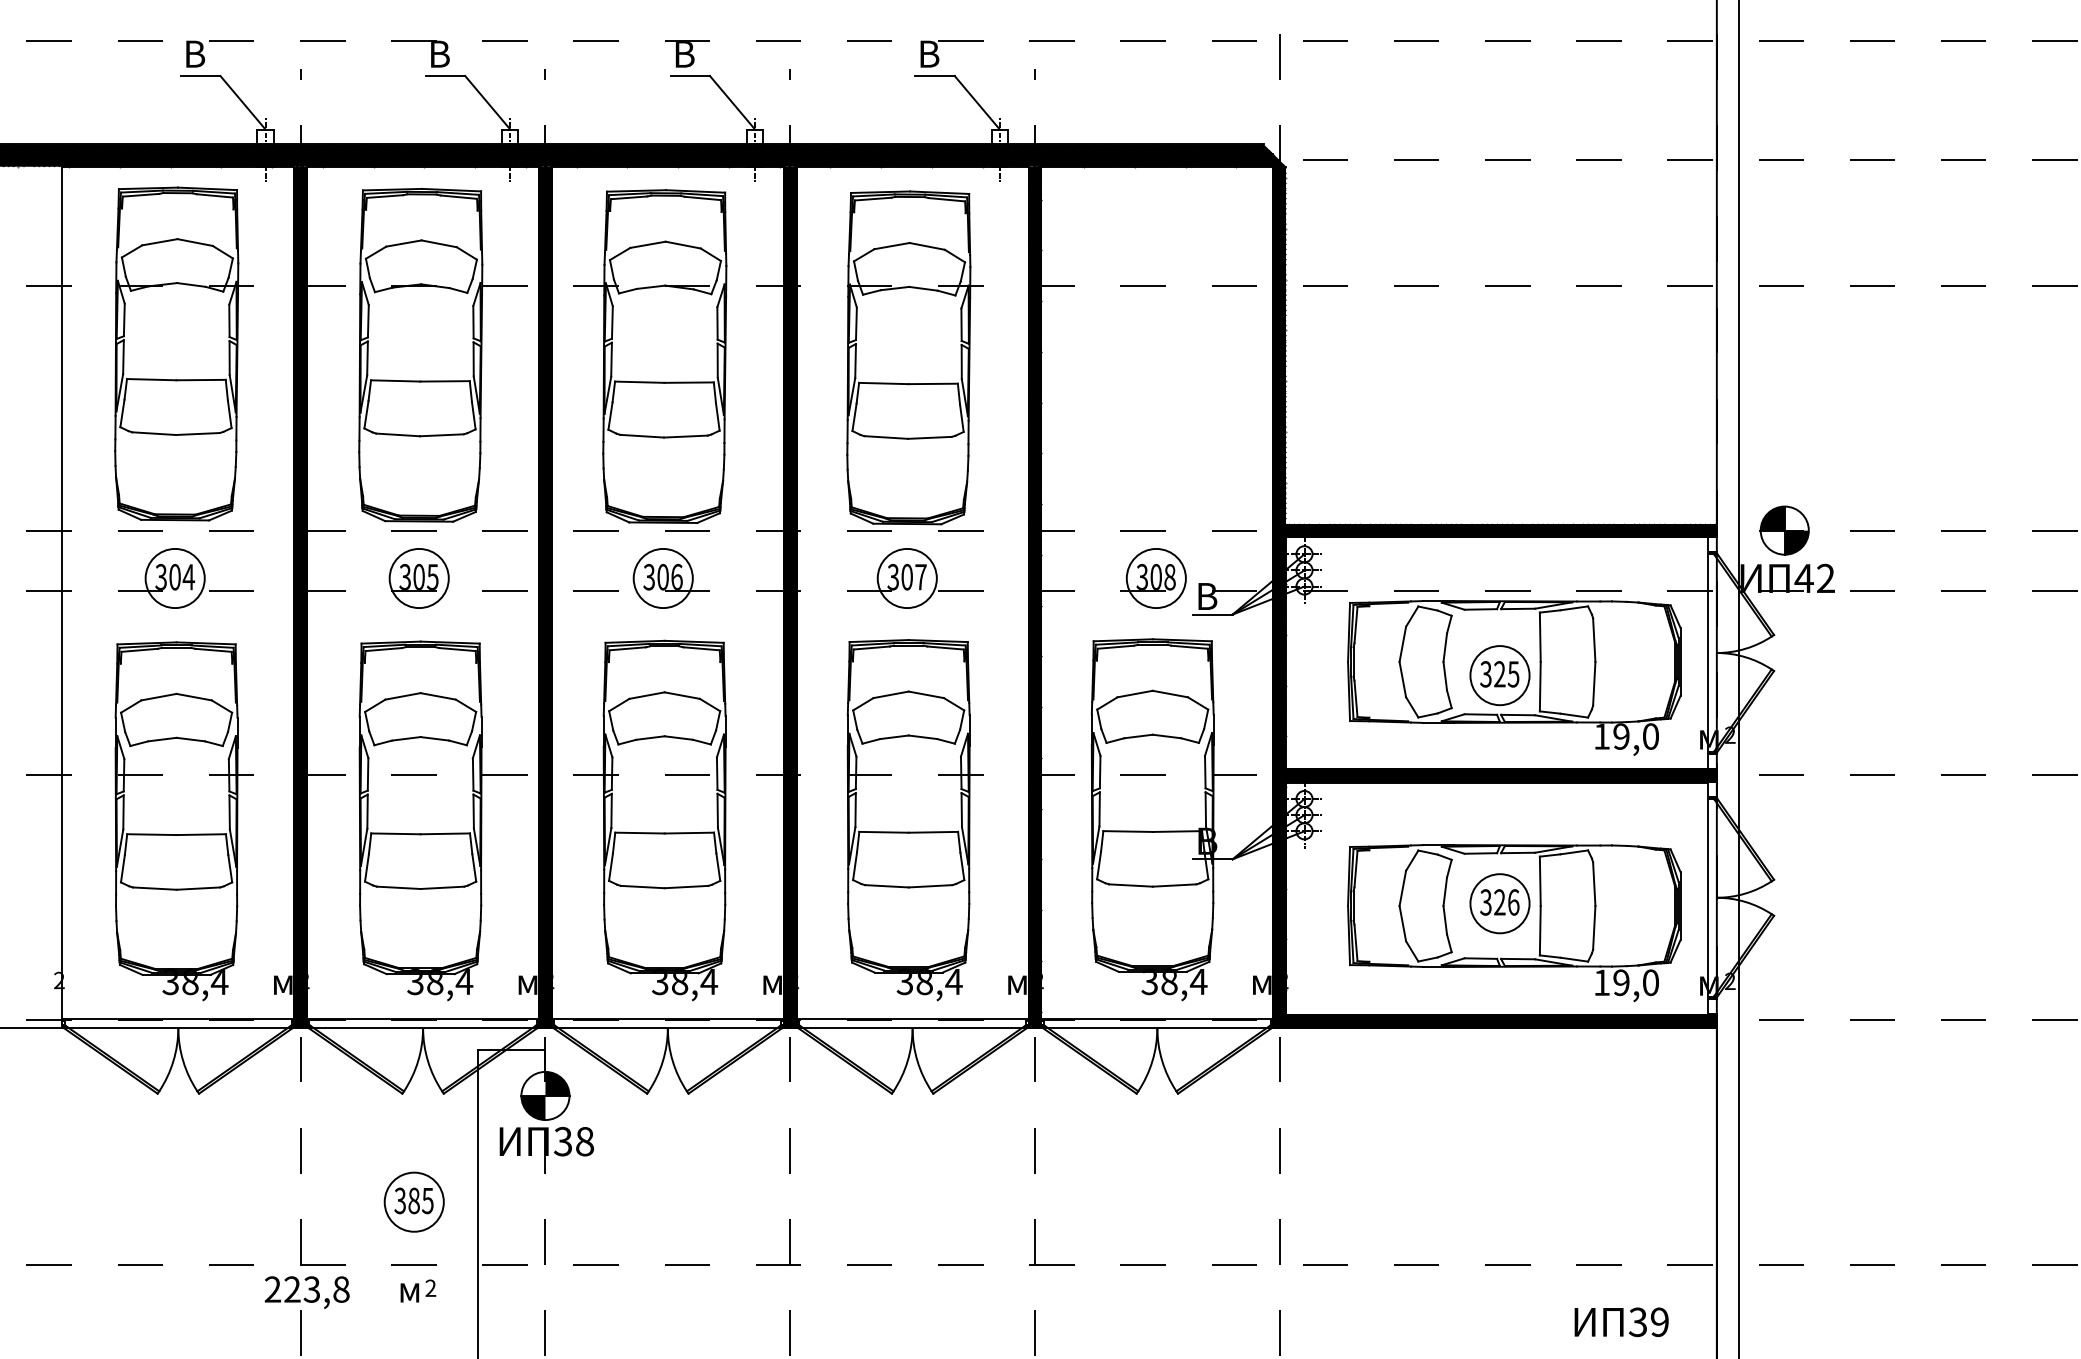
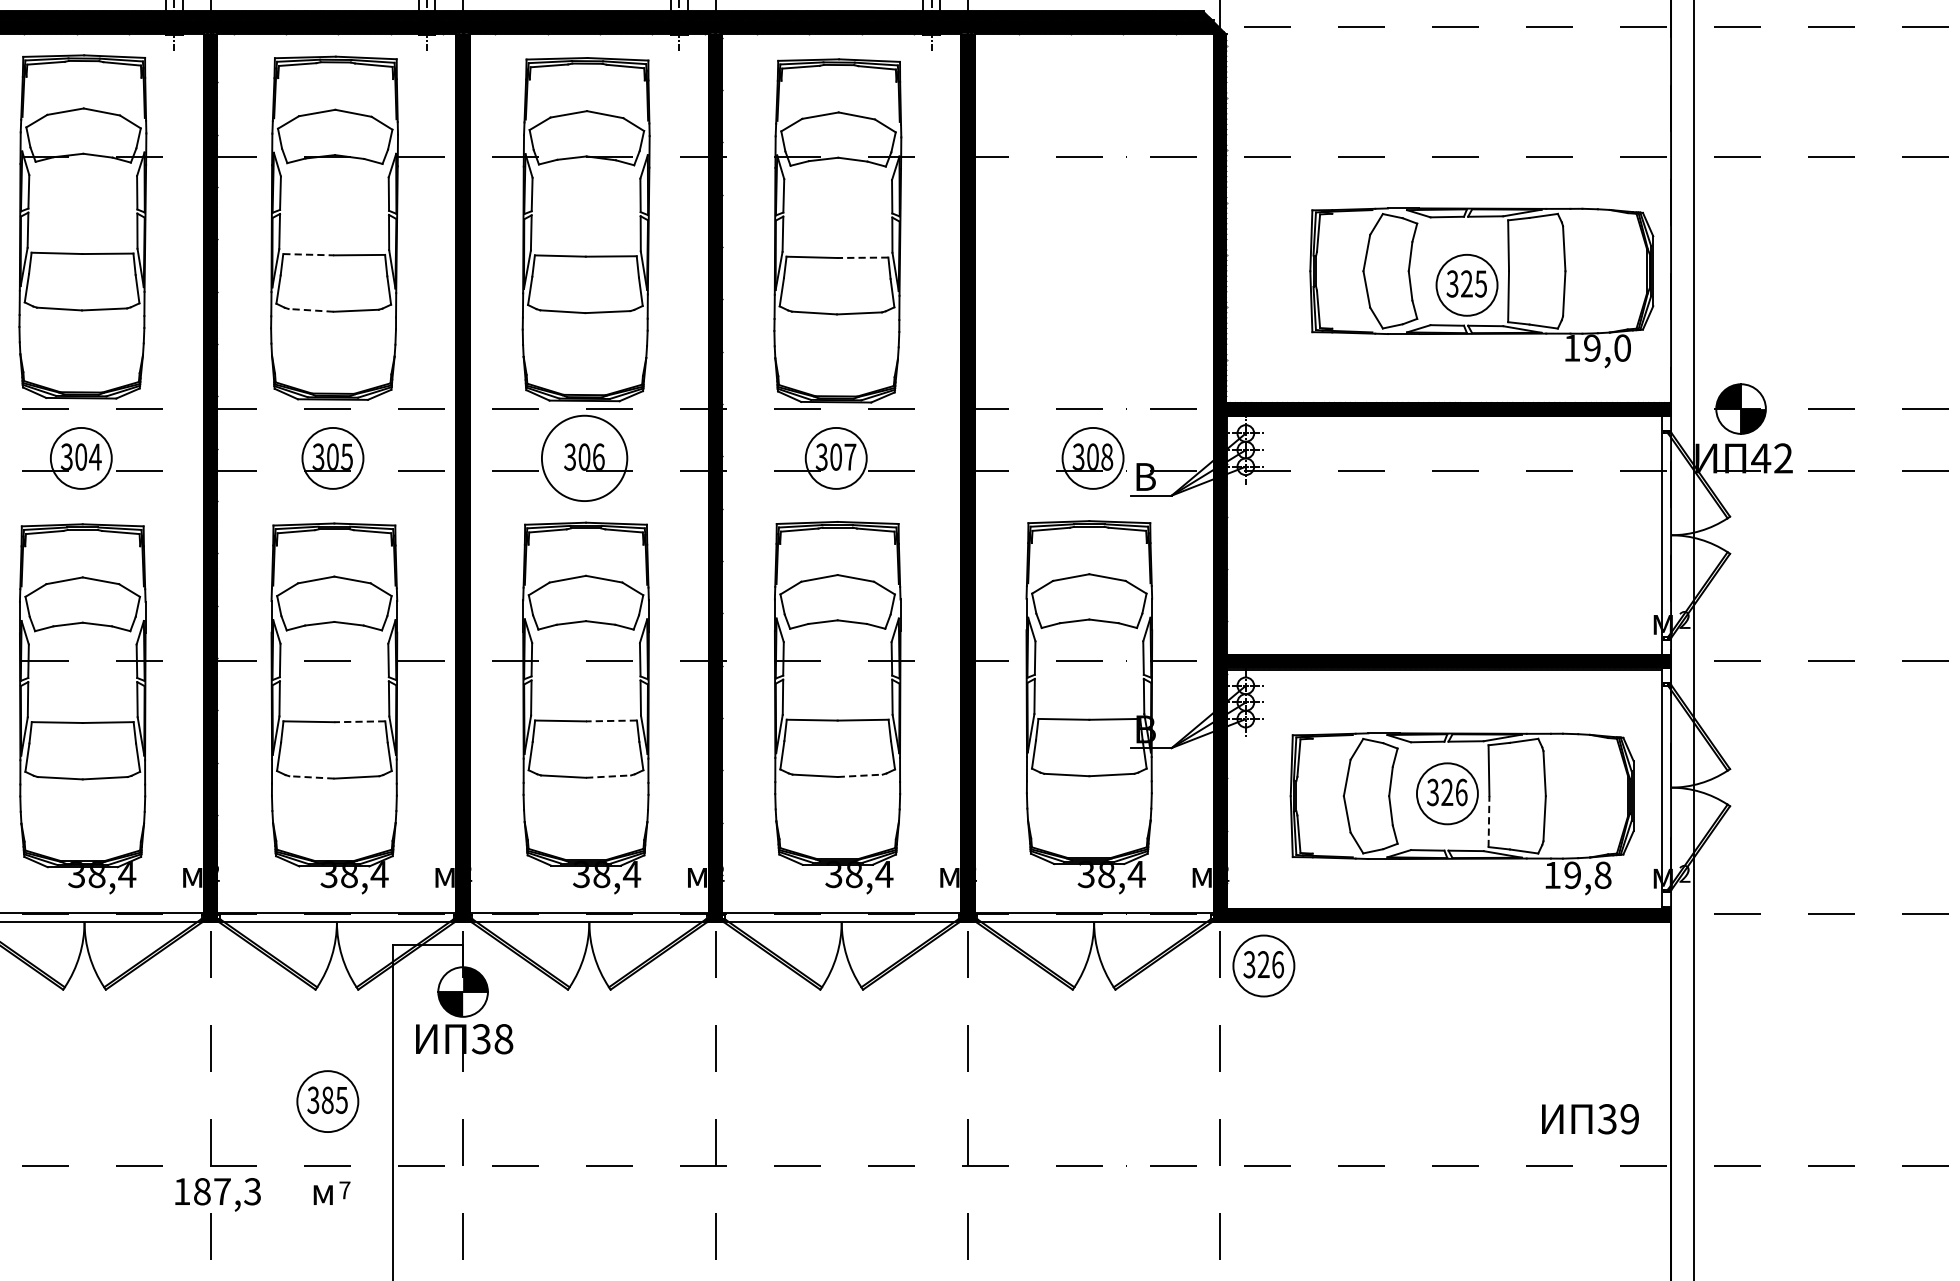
line: (395, 380) -> (308, 254), solid -> dashed
line: (933, 383) -> (863, 257), solid -> dashed
line: (398, 434) -> (311, 309), solid -> dashed
circle: (662, 578) -> (583, 458), size x1.4
part: (1514, 677) -> (1481, 287), moved
line: (445, 833) -> (360, 721), solid -> dashed
line: (689, 833) -> (611, 721), solid -> dashed
line: (930, 886) -> (860, 776), solid -> dashed
line: (398, 887) -> (311, 777), solid -> dashed
line: (686, 887) -> (608, 777), solid -> dashed
line: (1540, 930) -> (1489, 821), solid -> dashed
text: (1650, 982) -> (1602, 875), 19,0 -> 19,8
part: (1321, 1070) -> (1263, 965), added
text: (430, 1287) -> (344, 1189), 2 -> 7
text: (306, 1289) -> (216, 1191), 223,8 -> 187,3
text: (1621, 1322) -> (1590, 1119), moved

